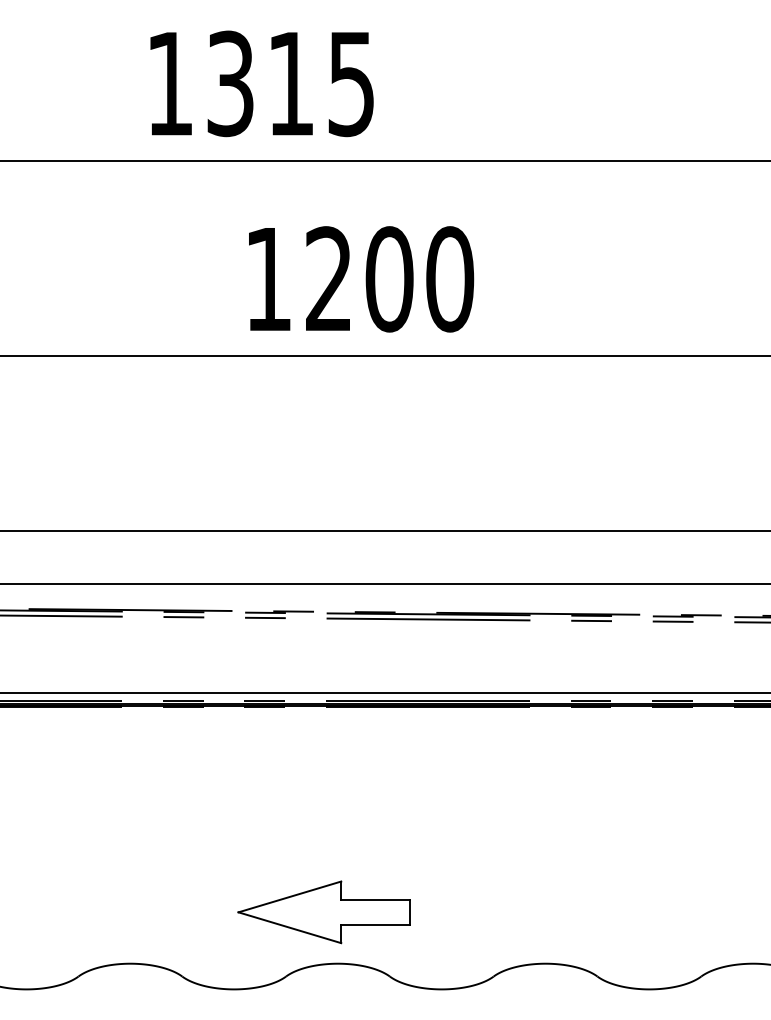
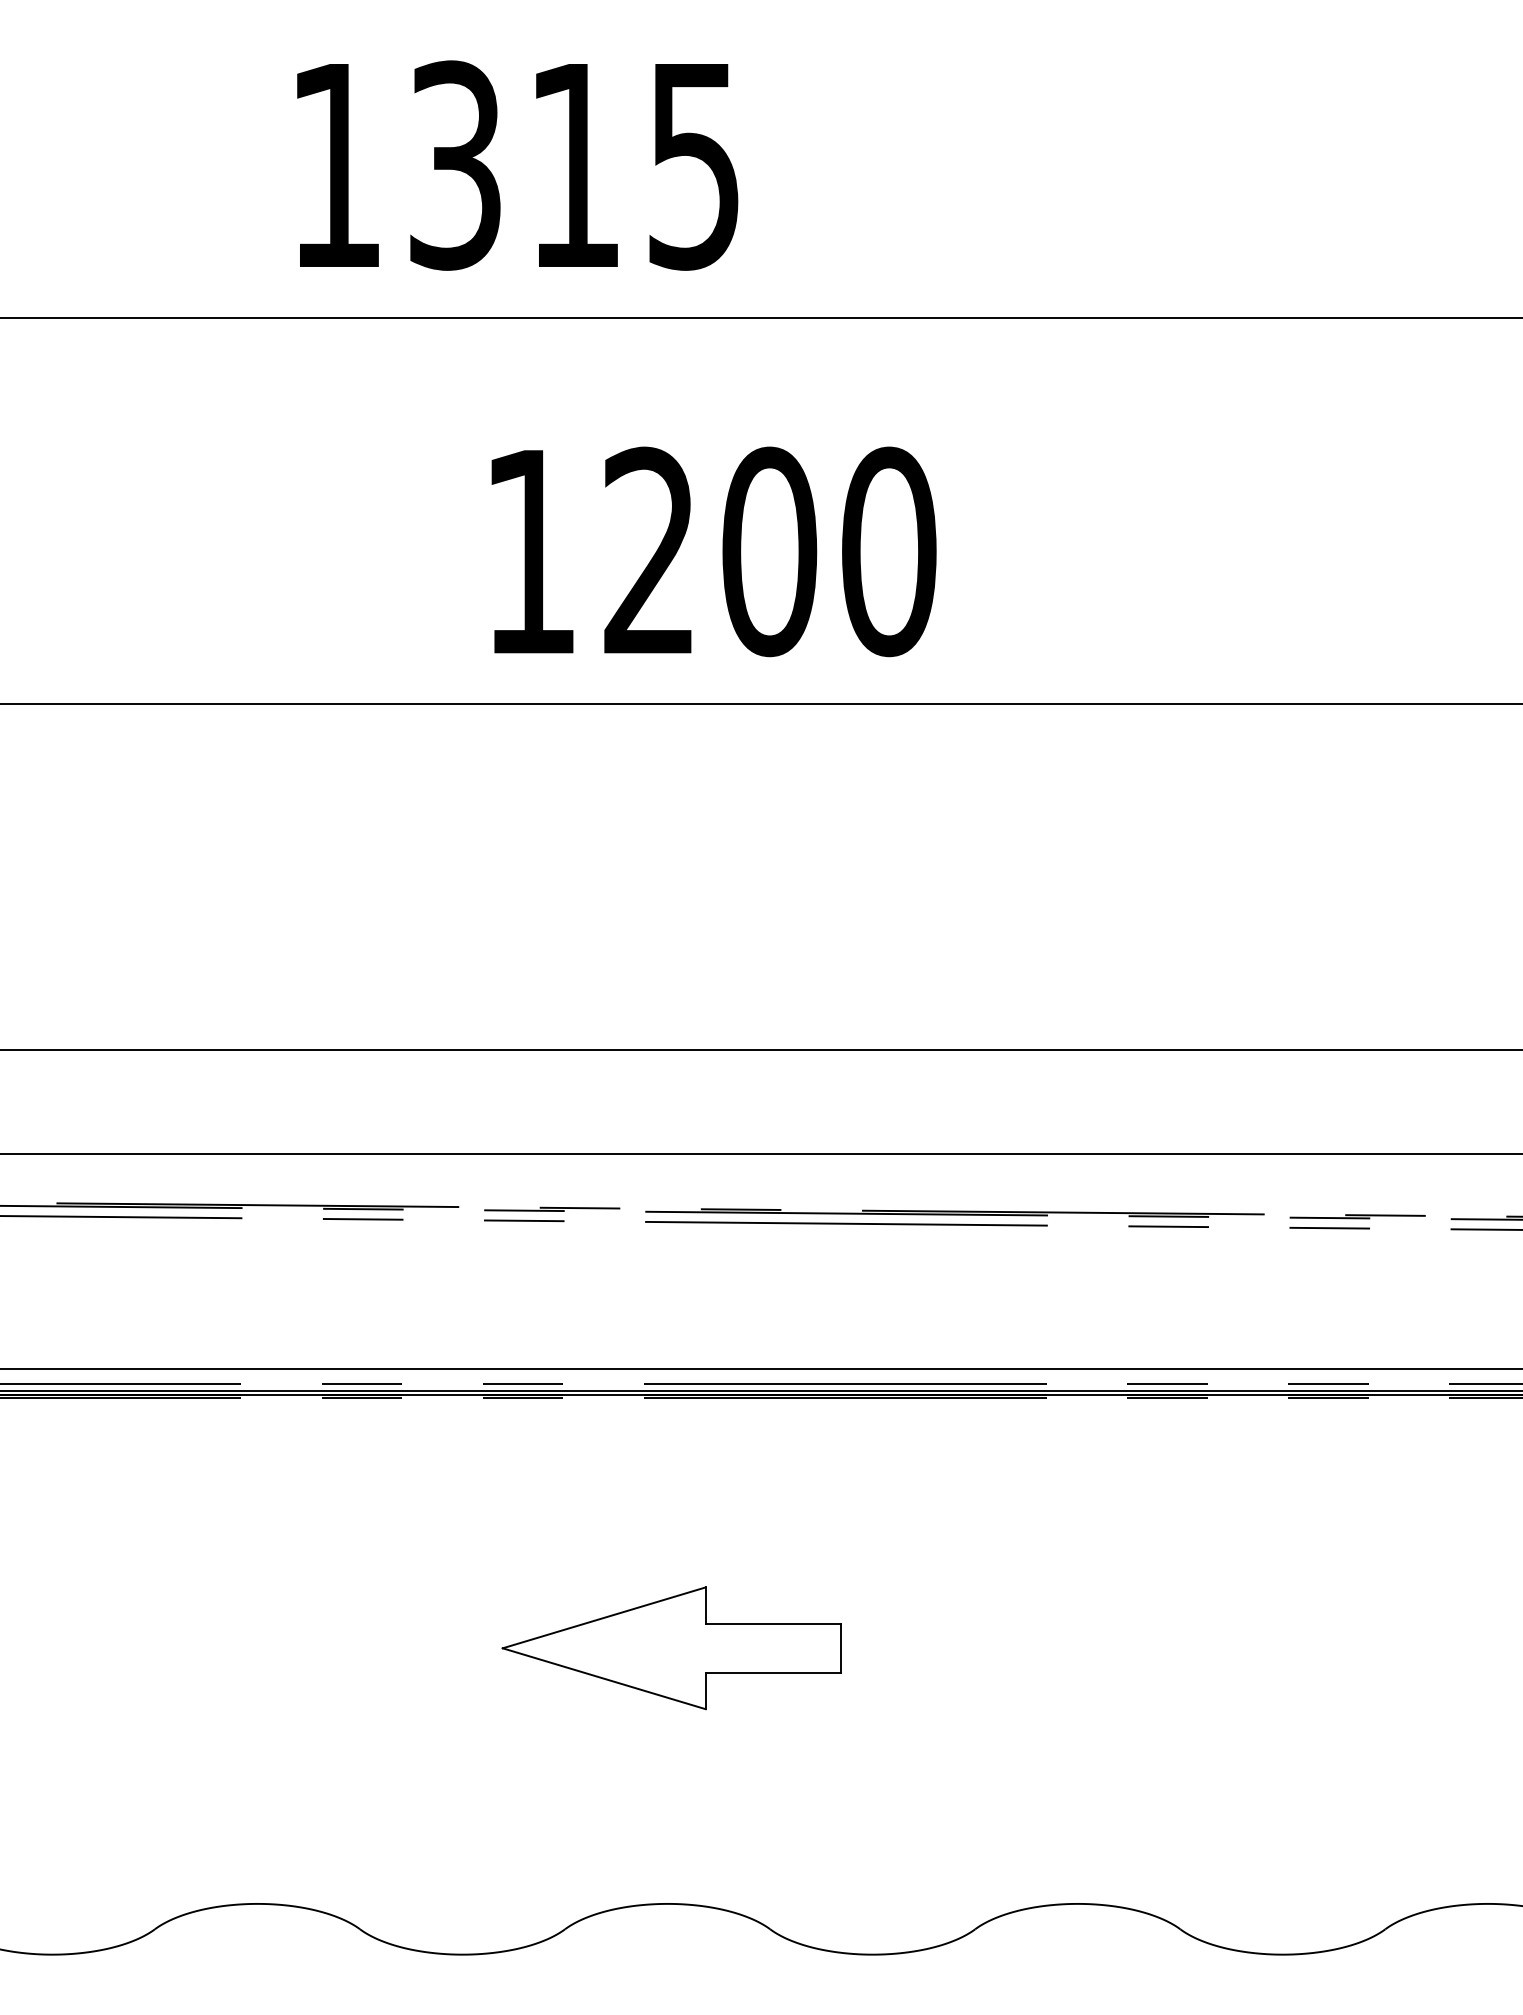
part: (323, 912) -> (670, 1648), moved

